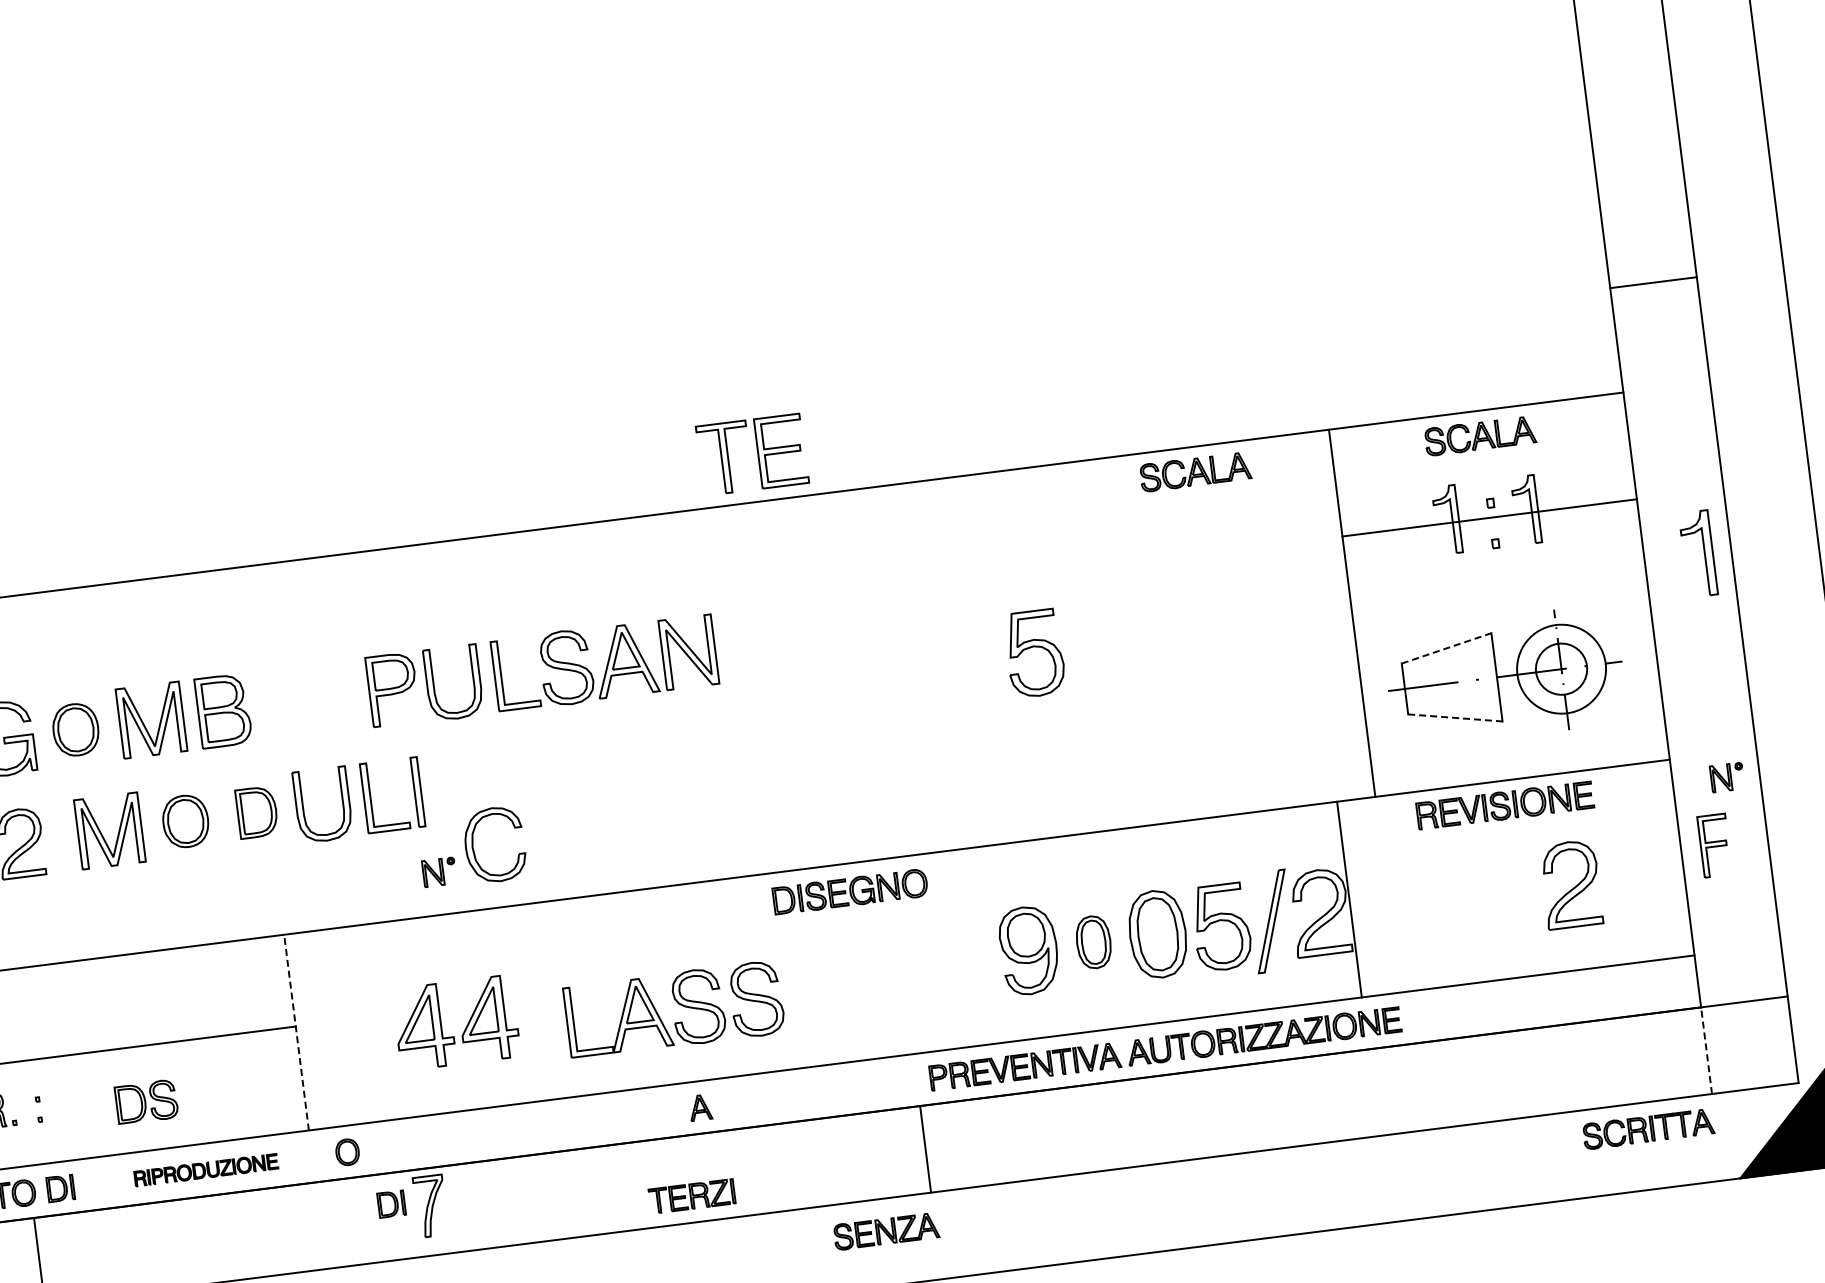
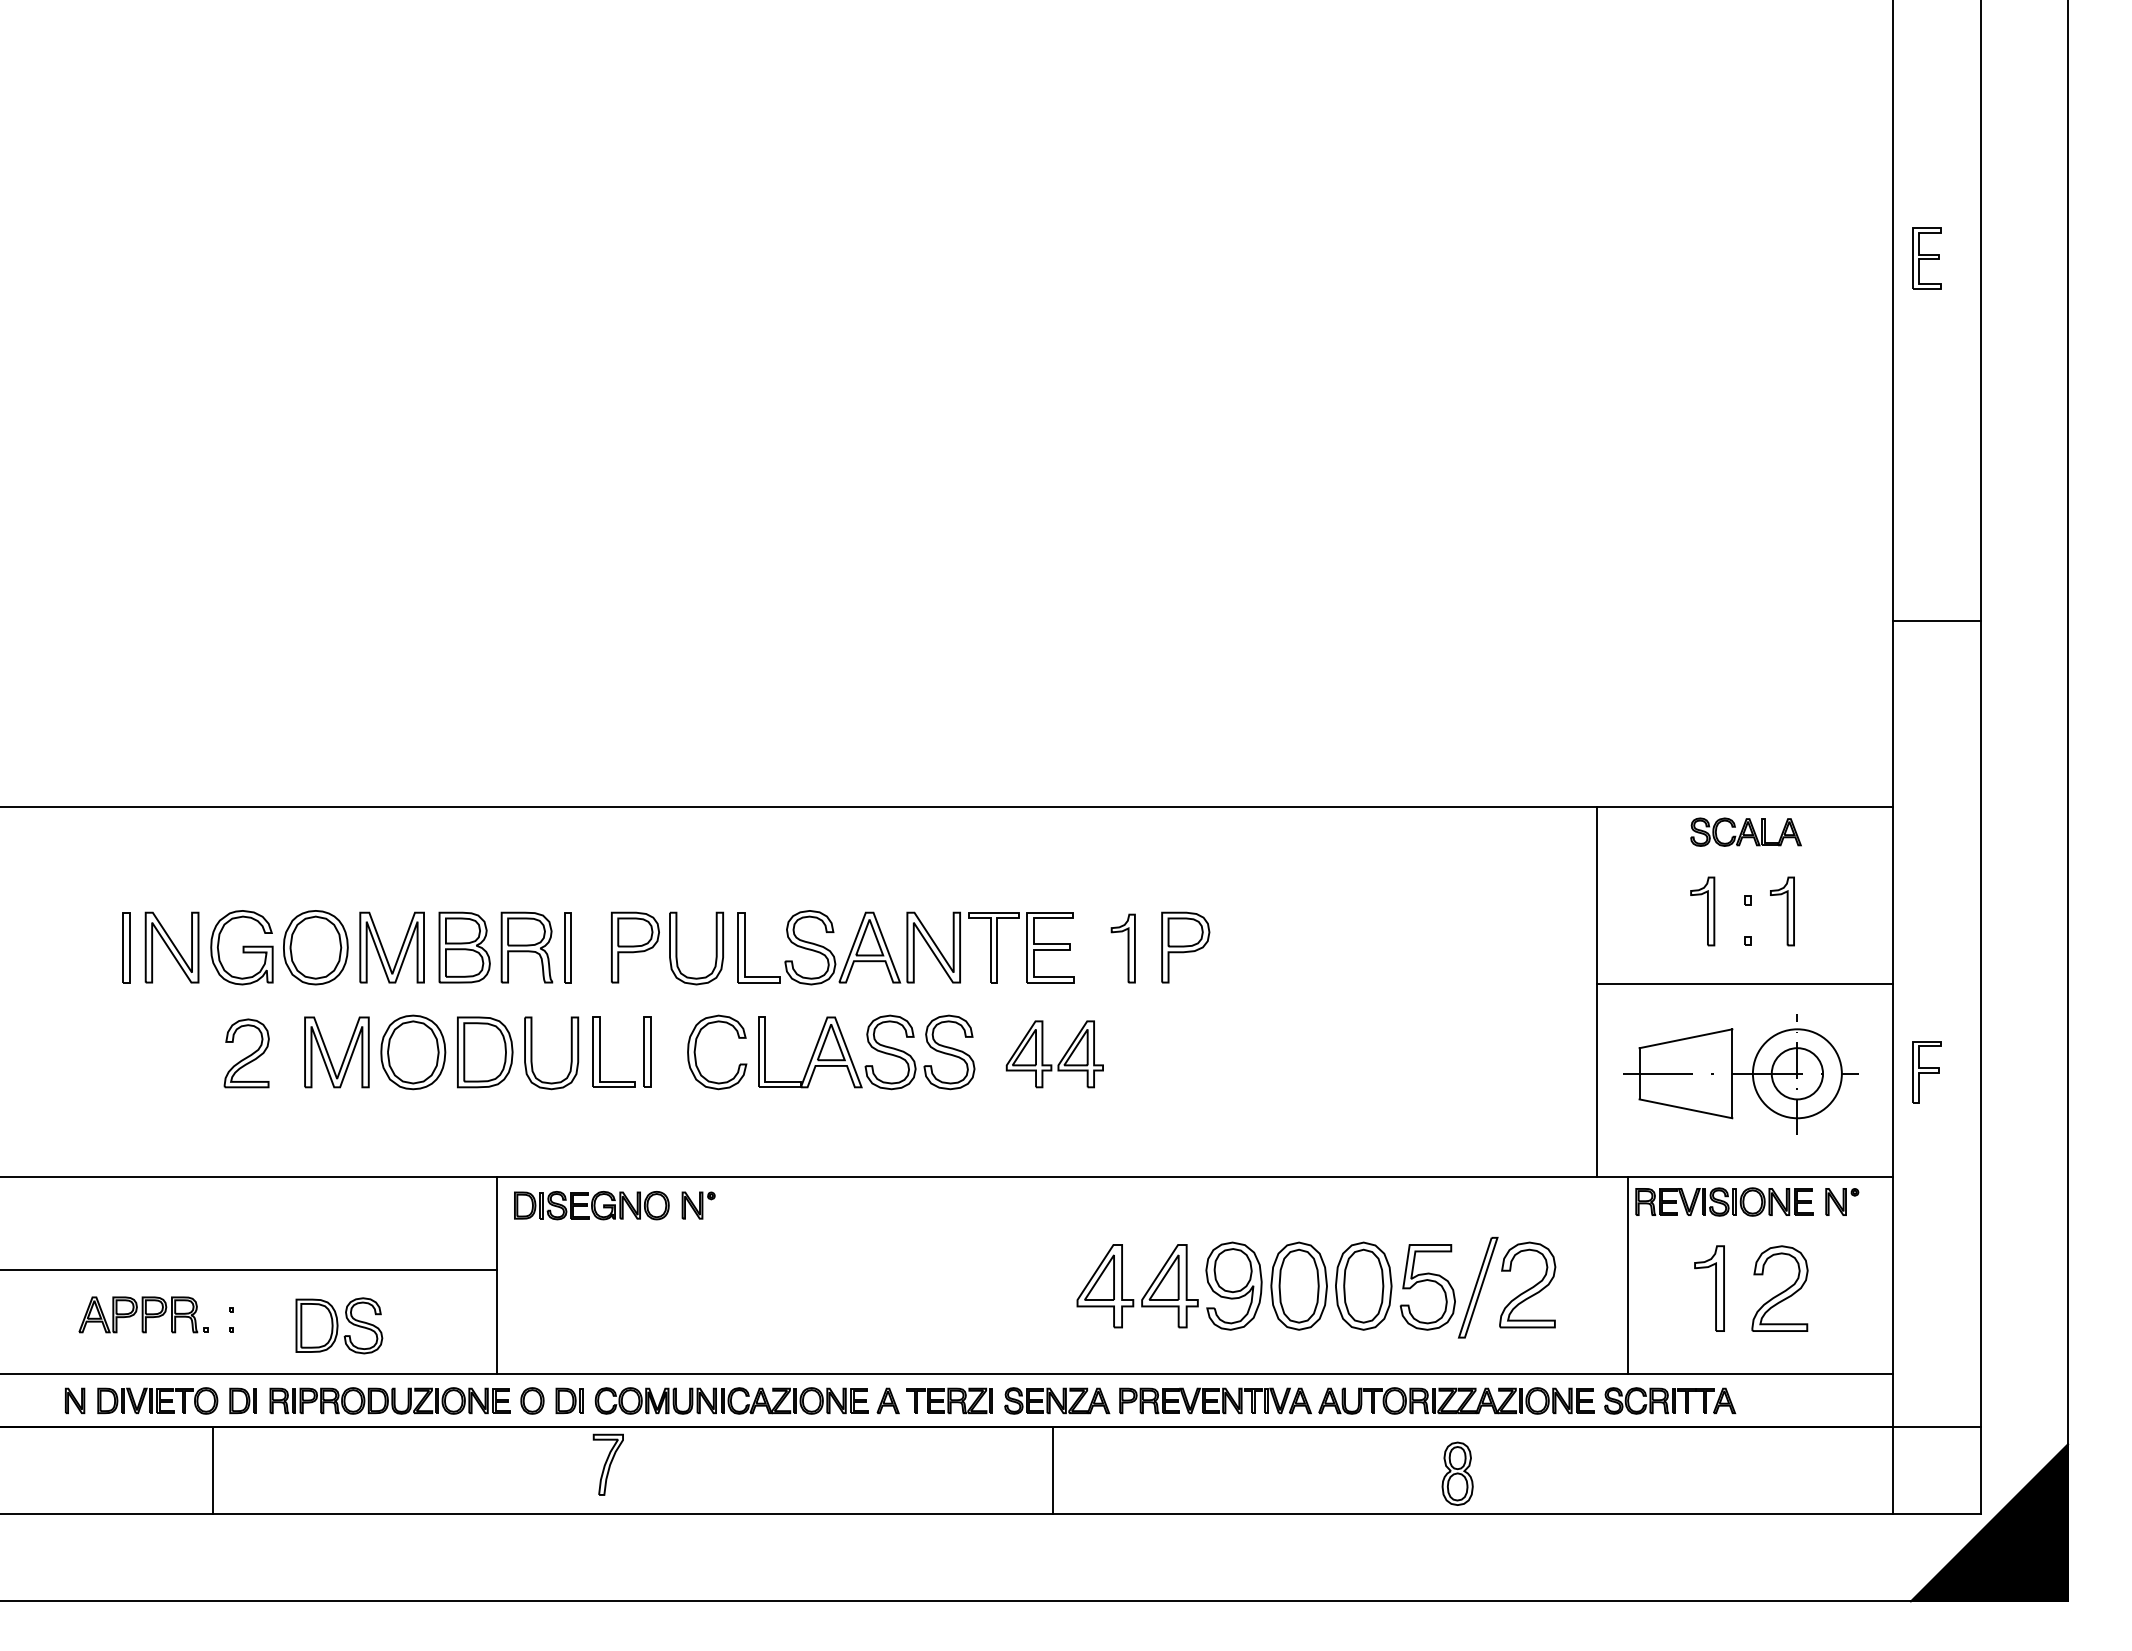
line: (1652, 282) -> (1936, 620), moved
part: (752, 454) -> (1021, 947), moved
part: (1194, 471) -> (1458, 831), removed
line: (1489, 517) -> (1744, 983), moved
part: (1698, 553) -> (1709, 1288), moved
part: (938, 620) -> (1185, 947), added
part: (876, 629) -> (1122, 948), added
part: (1034, 647) -> (1277, 986), removed
line: (1447, 648) -> (1686, 1038), dashed -> solid
part: (325, 698) -> (567, 947), added
part: (284, 703) -> (526, 947), added
line: (1455, 717) -> (1686, 1108), dashed -> solid
part: (75, 729) -> (315, 947), size x1.43
part: (829, 746) -> (1061, 1058), added
part: (1727, 776) -> (1842, 1201), moved
part: (257, 812) -> (485, 1052), size x1.43
part: (185, 821) -> (413, 1052), size x1.43
part: (1714, 846) -> (1926, 1072), moved
part: (474, 851) -> (696, 1056), moved
part: (439, 872) -> (698, 1205), moved
part: (849, 891) -> (591, 1205), moved
line: (1349, 899) -> (1628, 1275), moved
part: (1093, 941) -> (1298, 1285), size x1.67
part: (678, 1004) -> (871, 1047), moved
part: (464, 1028) -> (1145, 1292), moved
line: (296, 1032) -> (496, 1275), dashed -> solid
line: (1706, 1050) -> (1893, 1470), dashed -> solid
part: (146, 1101) -> (339, 1325), size x1.43
part: (1274, 1108) -> (1457, 1473), added
part: (545, 1126) -> (731, 1400), added
part: (1648, 1128) -> (1670, 1400), moved
line: (925, 1149) -> (1053, 1470), moved
part: (205, 1169) -> (389, 1400), size x1.67
part: (691, 1196) -> (949, 1400), moved
part: (391, 1203) -> (569, 1400), moved
part: (886, 1230) -> (1057, 1400), moved

